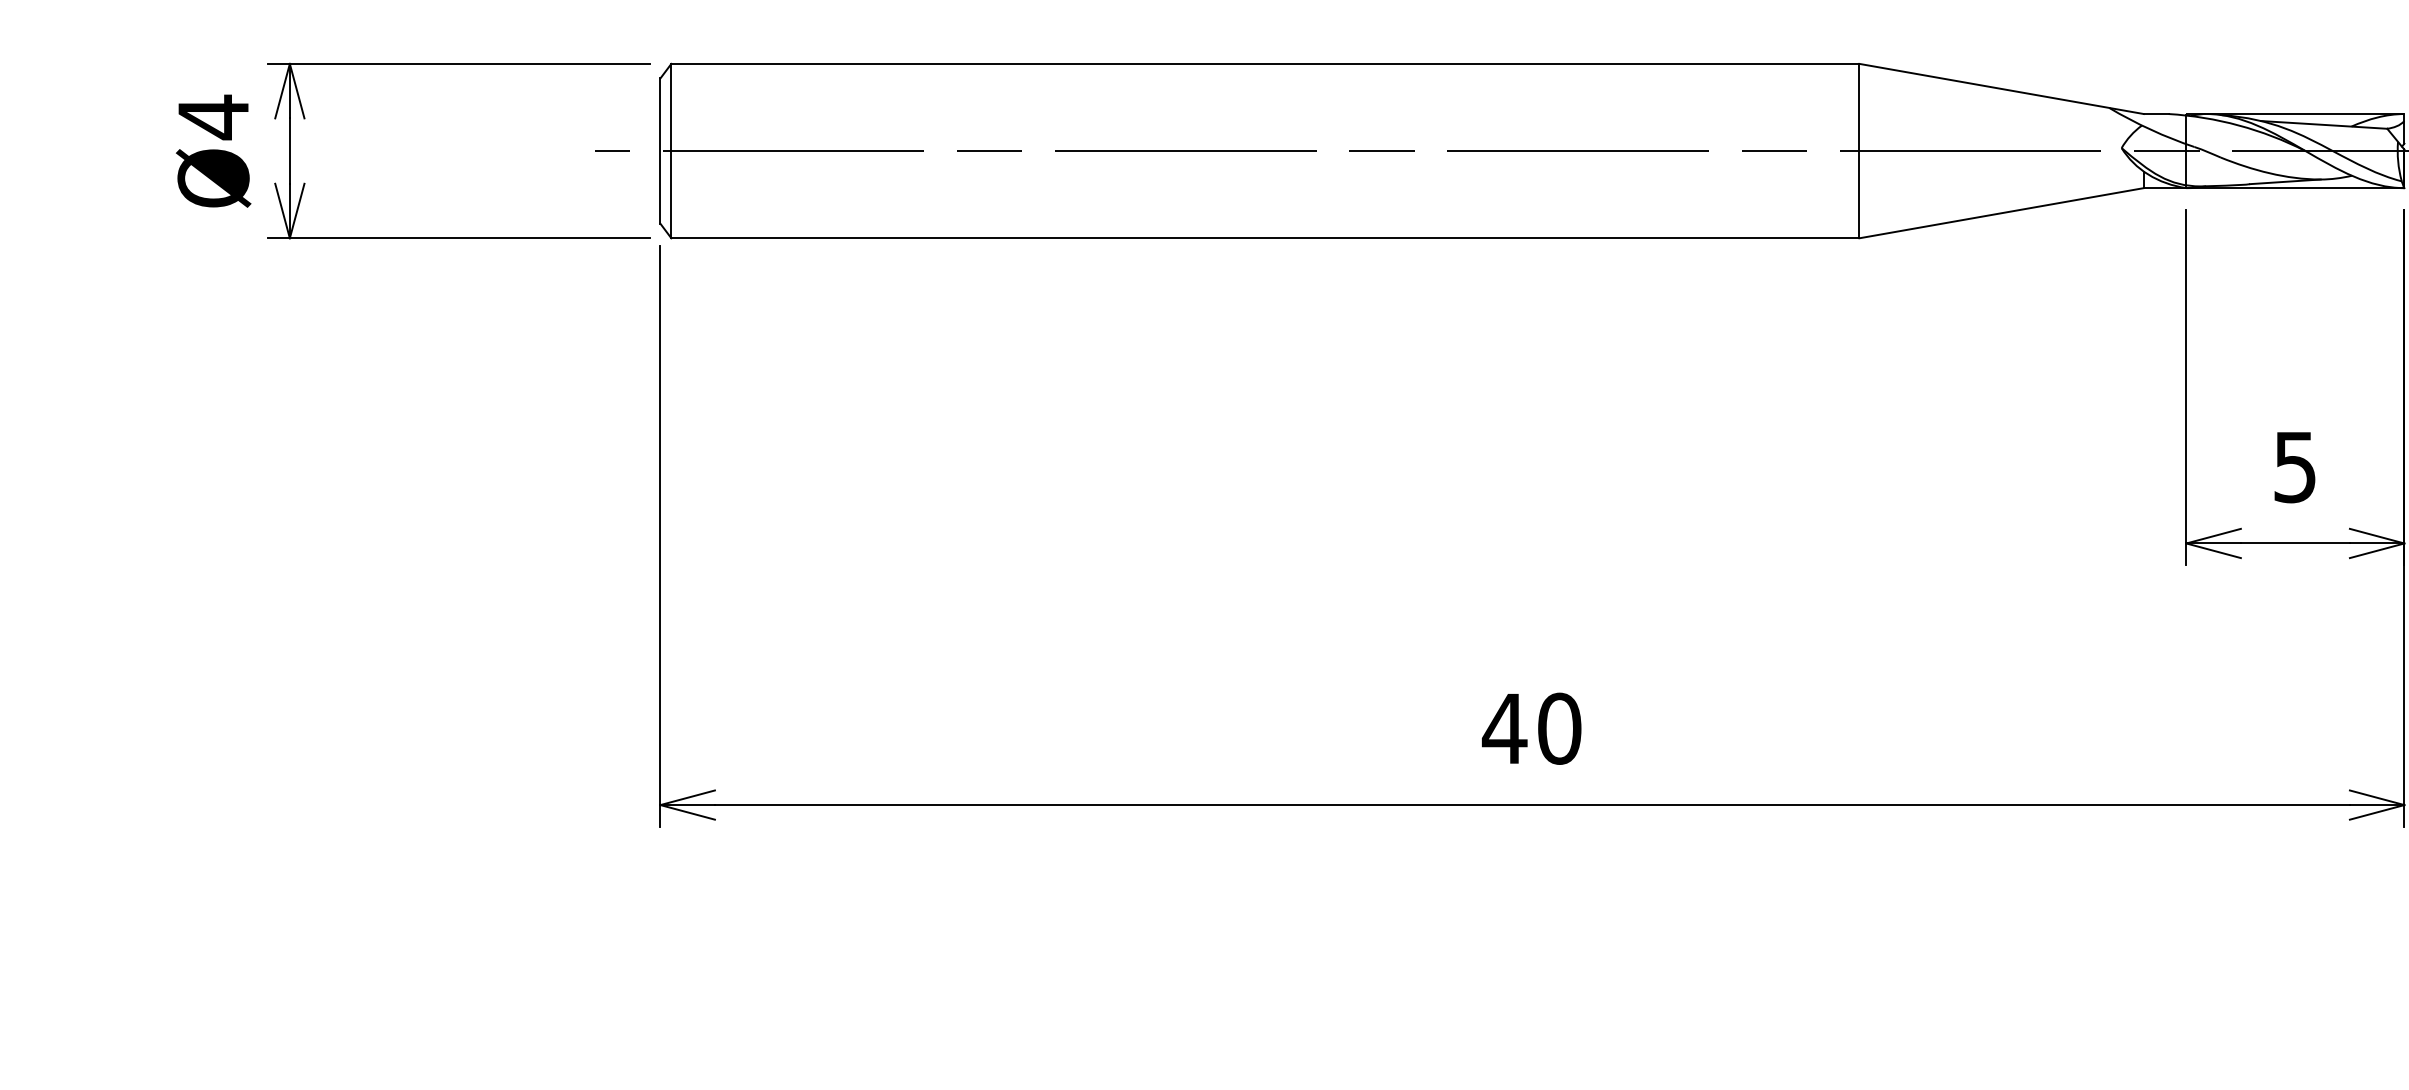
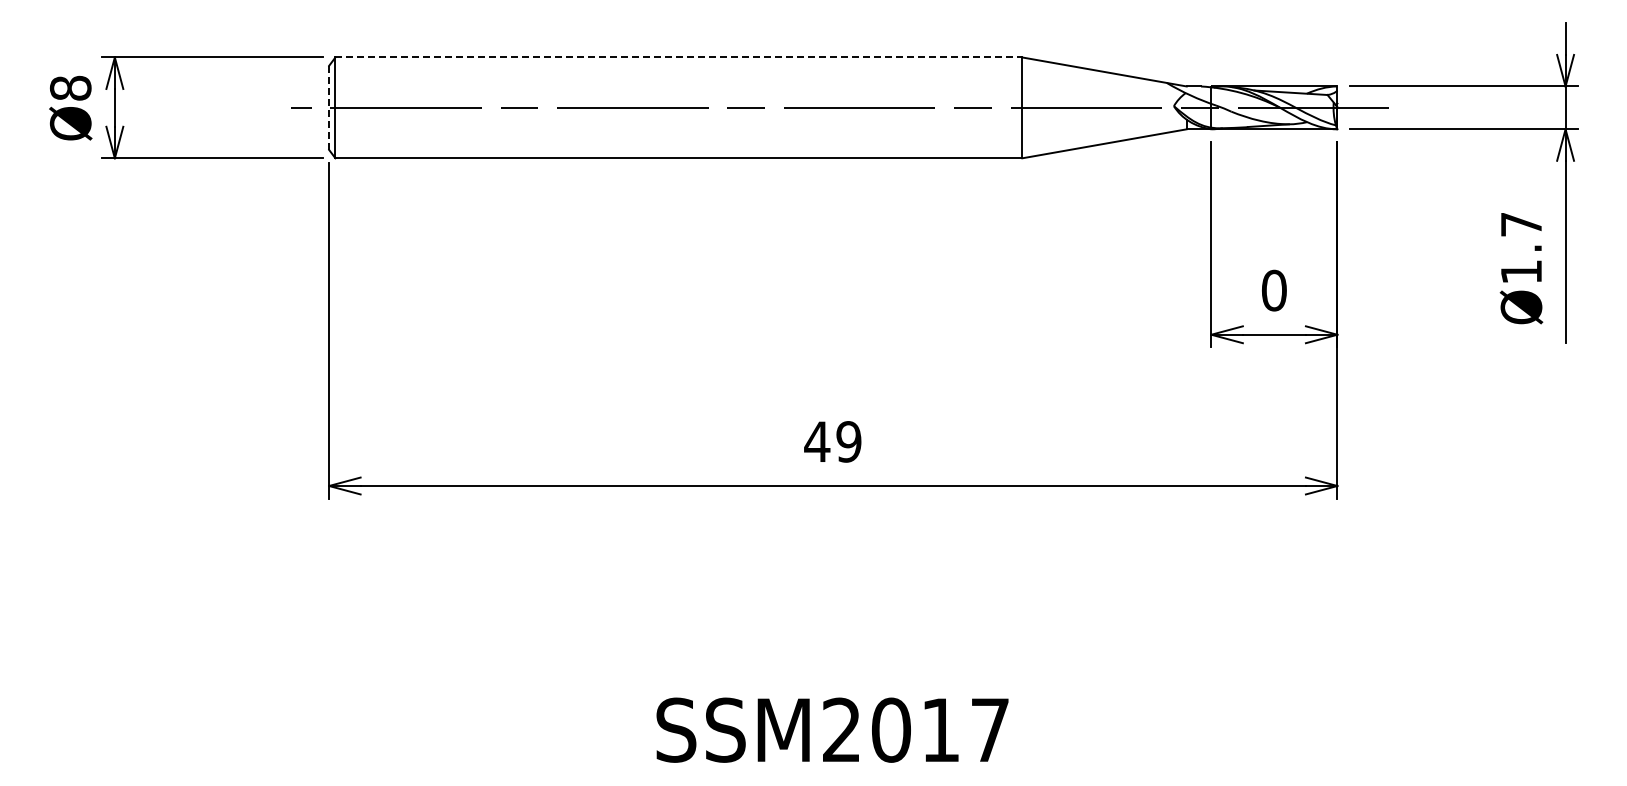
line: (1266, 63) -> (679, 57), solid -> dashed
text: (213, 117) -> (70, 88), Ø4 -> Ø8
line: (661, 150) -> (329, 107), solid -> dashed
text: (2293, 466) -> (1273, 290), 5 -> 0
text: (1558, 728) -> (848, 441), 40 -> 49

